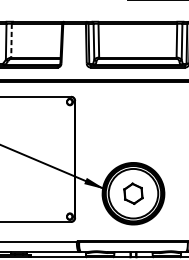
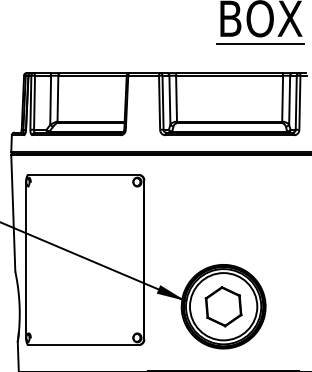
line: (11, 40) -> (57, 98), dashed -> solid
part: (133, 193) -> (223, 306), size x1.43

